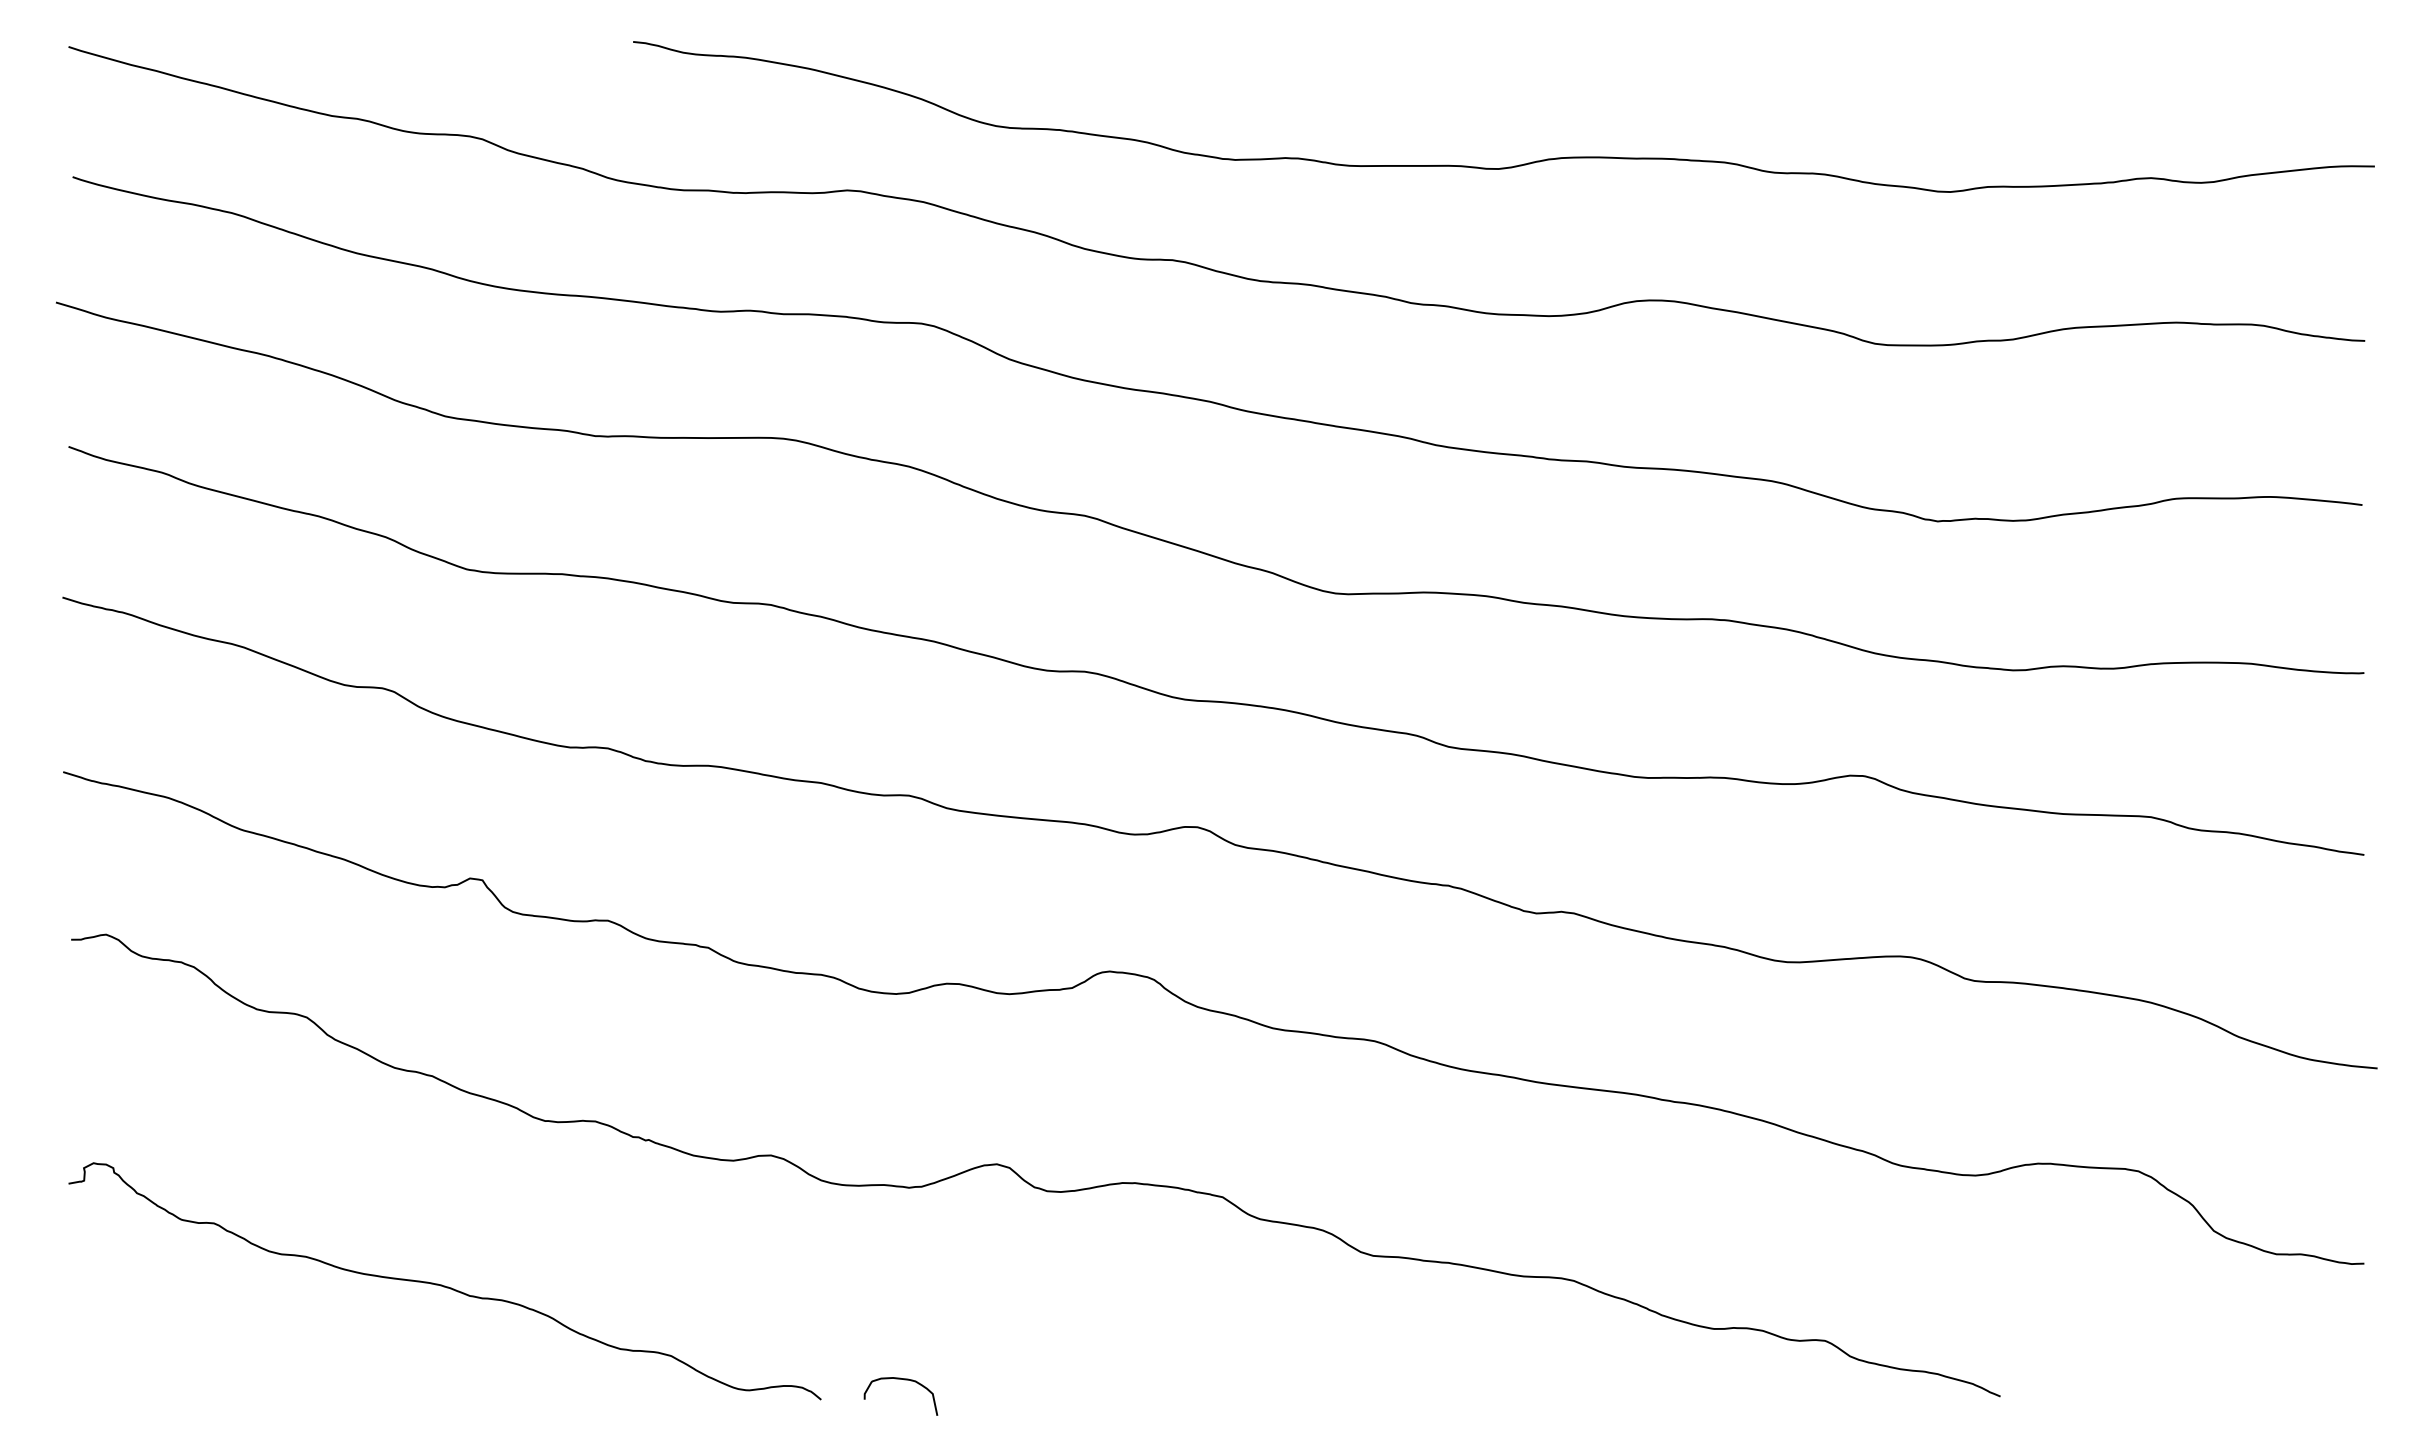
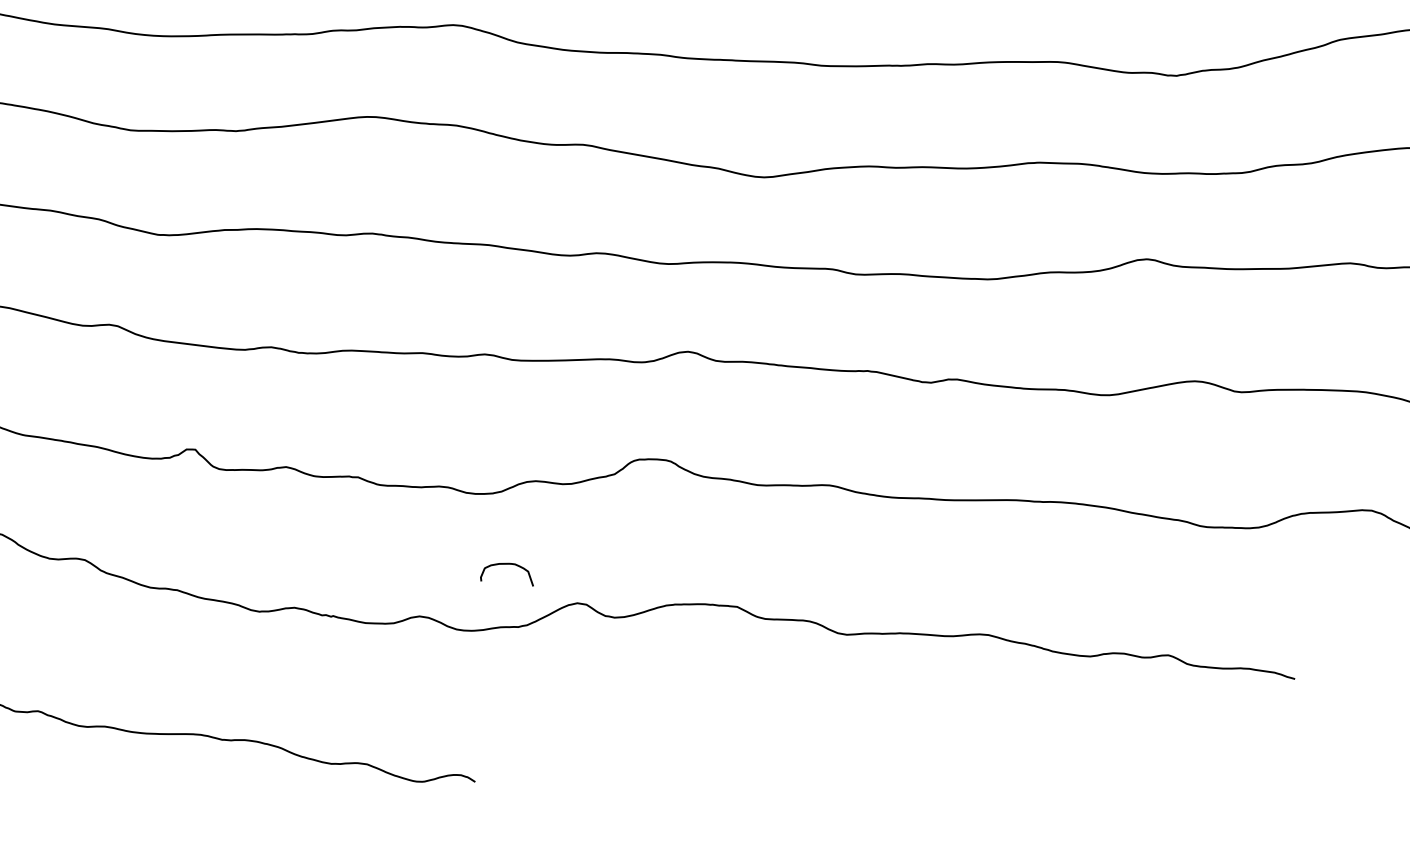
curve: (904, 1380) -> (507, 564), moved

